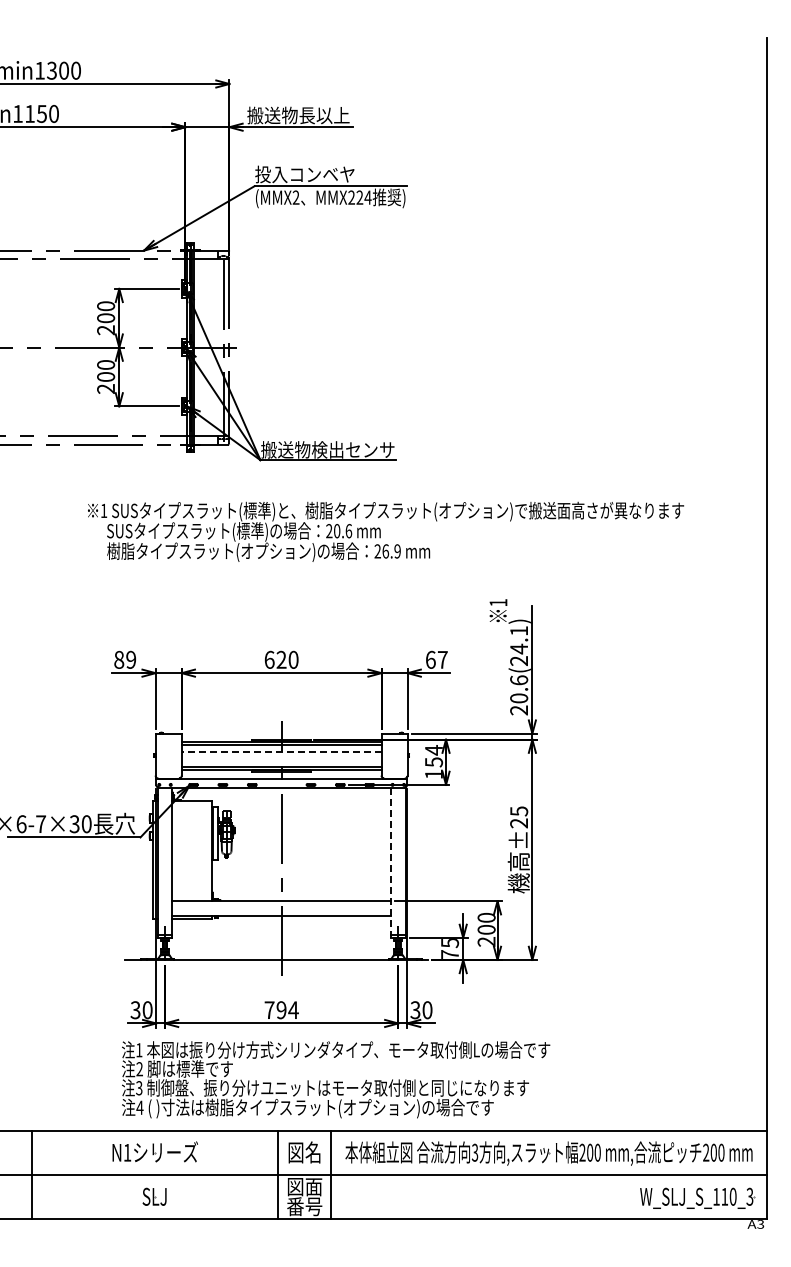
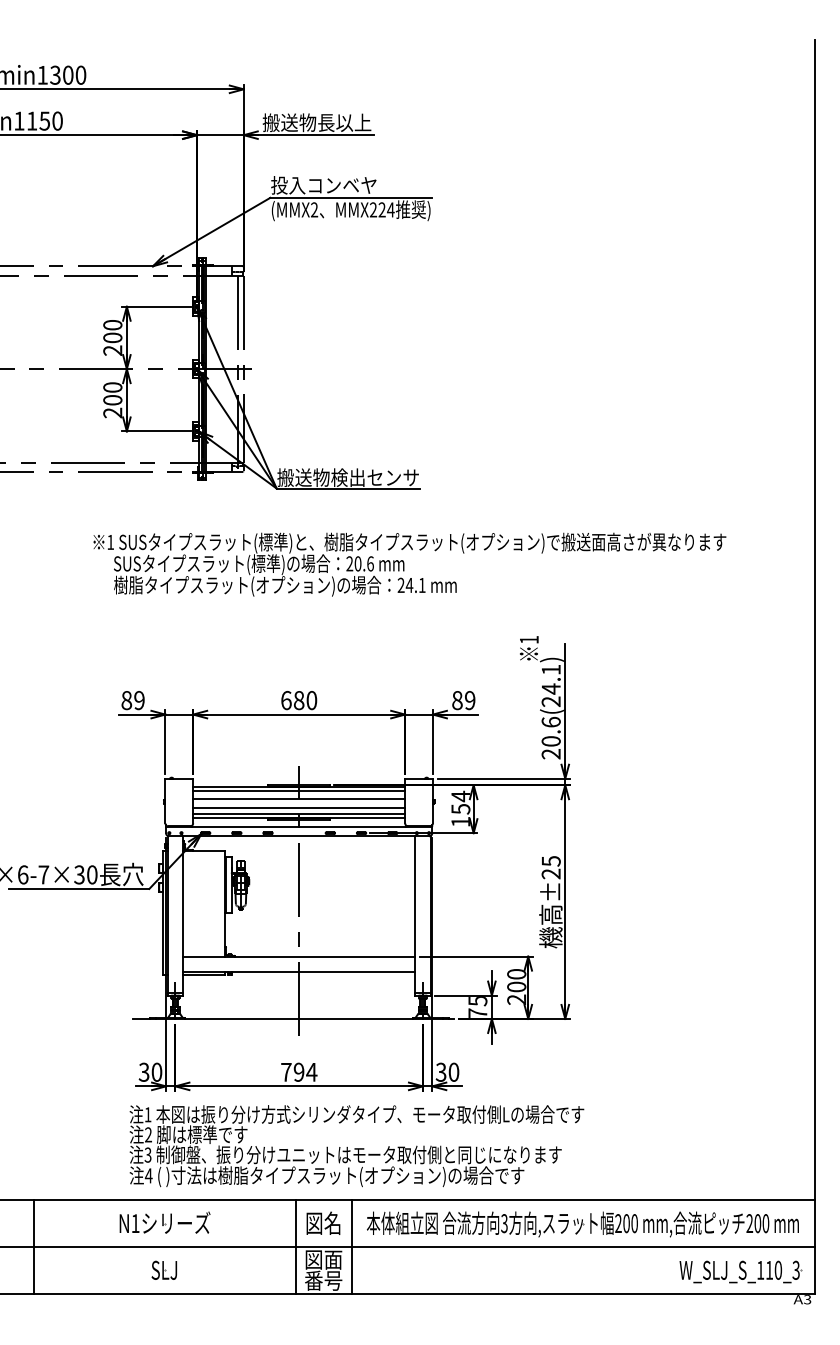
text: (391, 551) -> (415, 585), 26.9 -> 24.1
text: (281, 659) -> (299, 700), 620 -> 680
text: (436, 659) -> (463, 700), 67 -> 89
line: (281, 752) -> (299, 798), dashed -> solid
line: (281, 761) -> (299, 808), added
line: (390, 862) -> (414, 915), dashed -> solid

